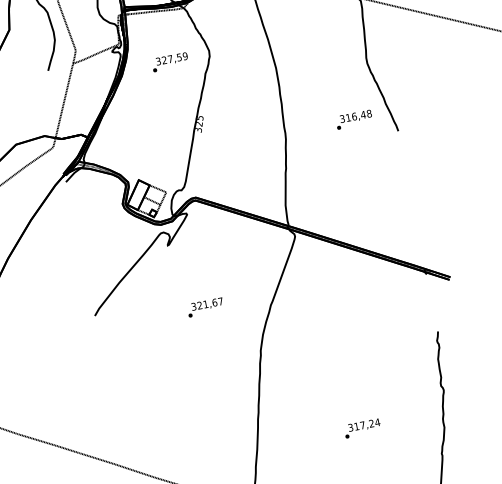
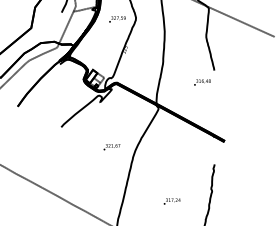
text: (354, 119) -> (202, 82), moved
text: (204, 308) -> (111, 147), moved

